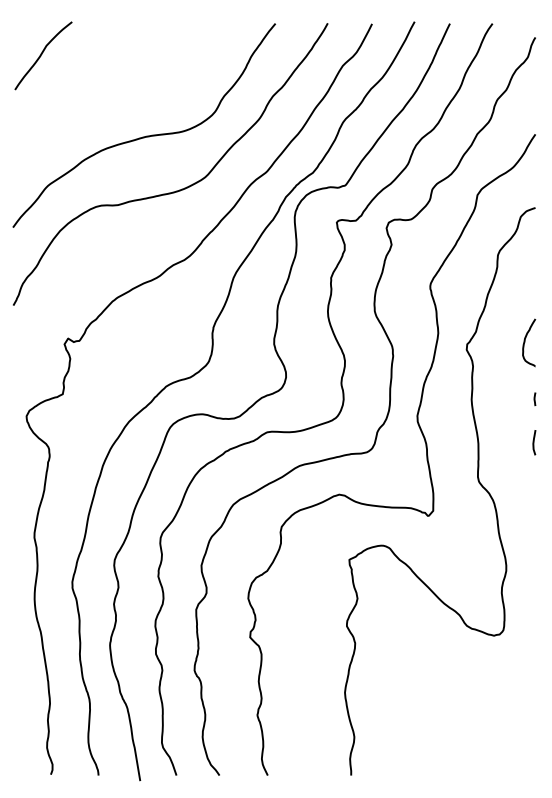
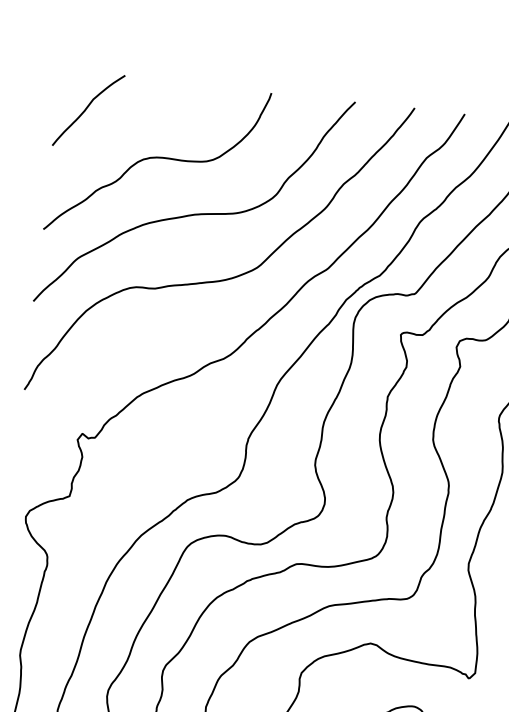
curve: (108, 91) -> (158, 158), added

